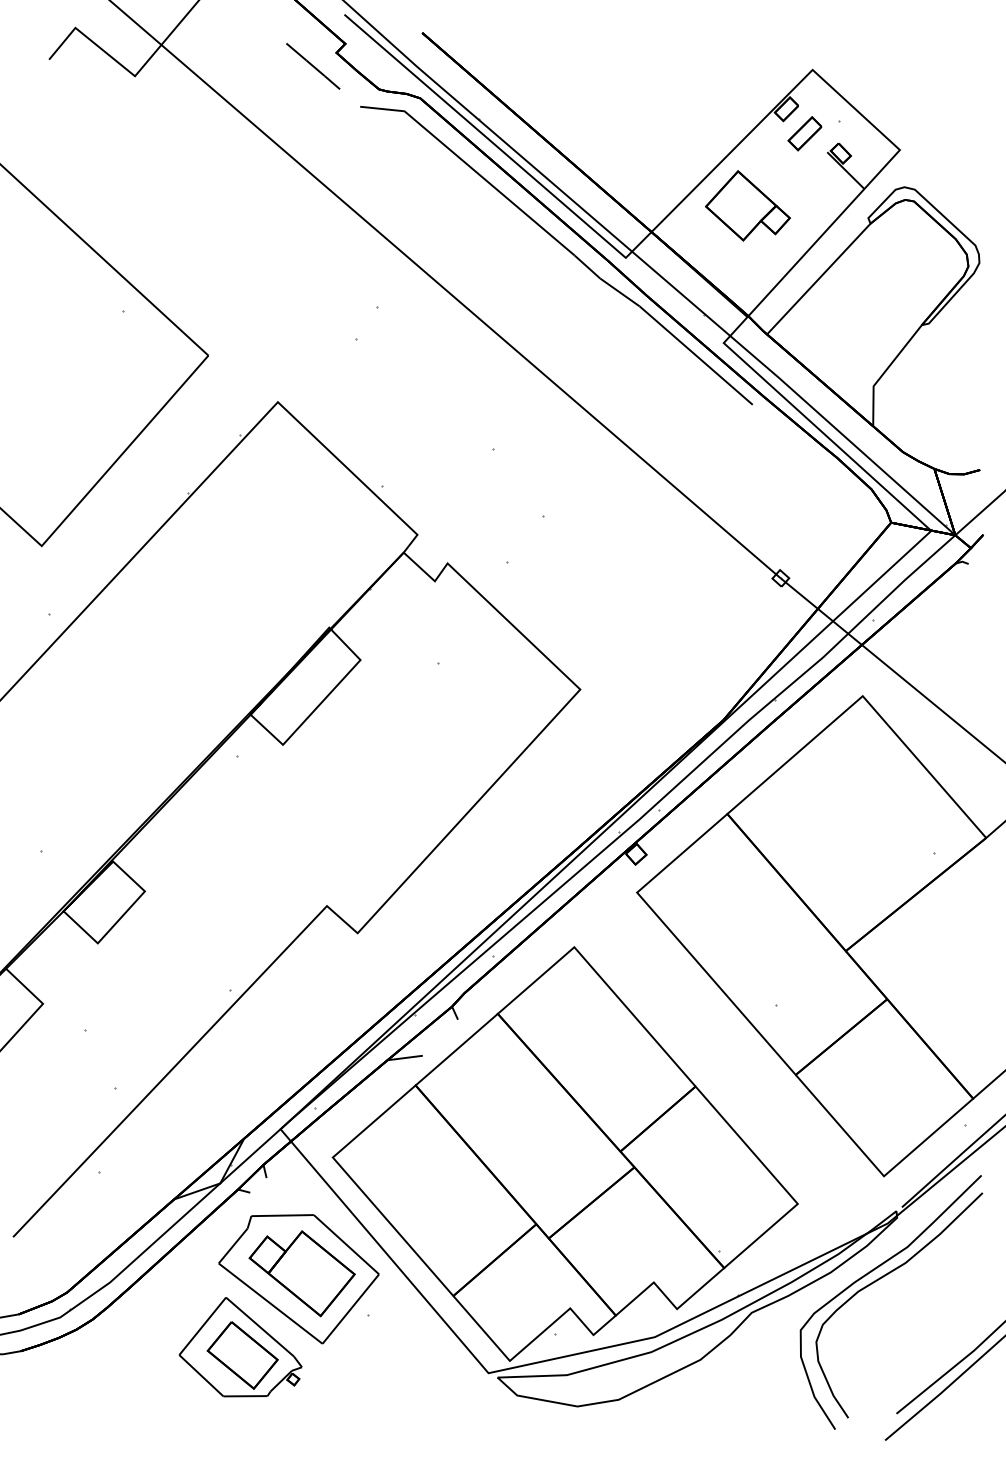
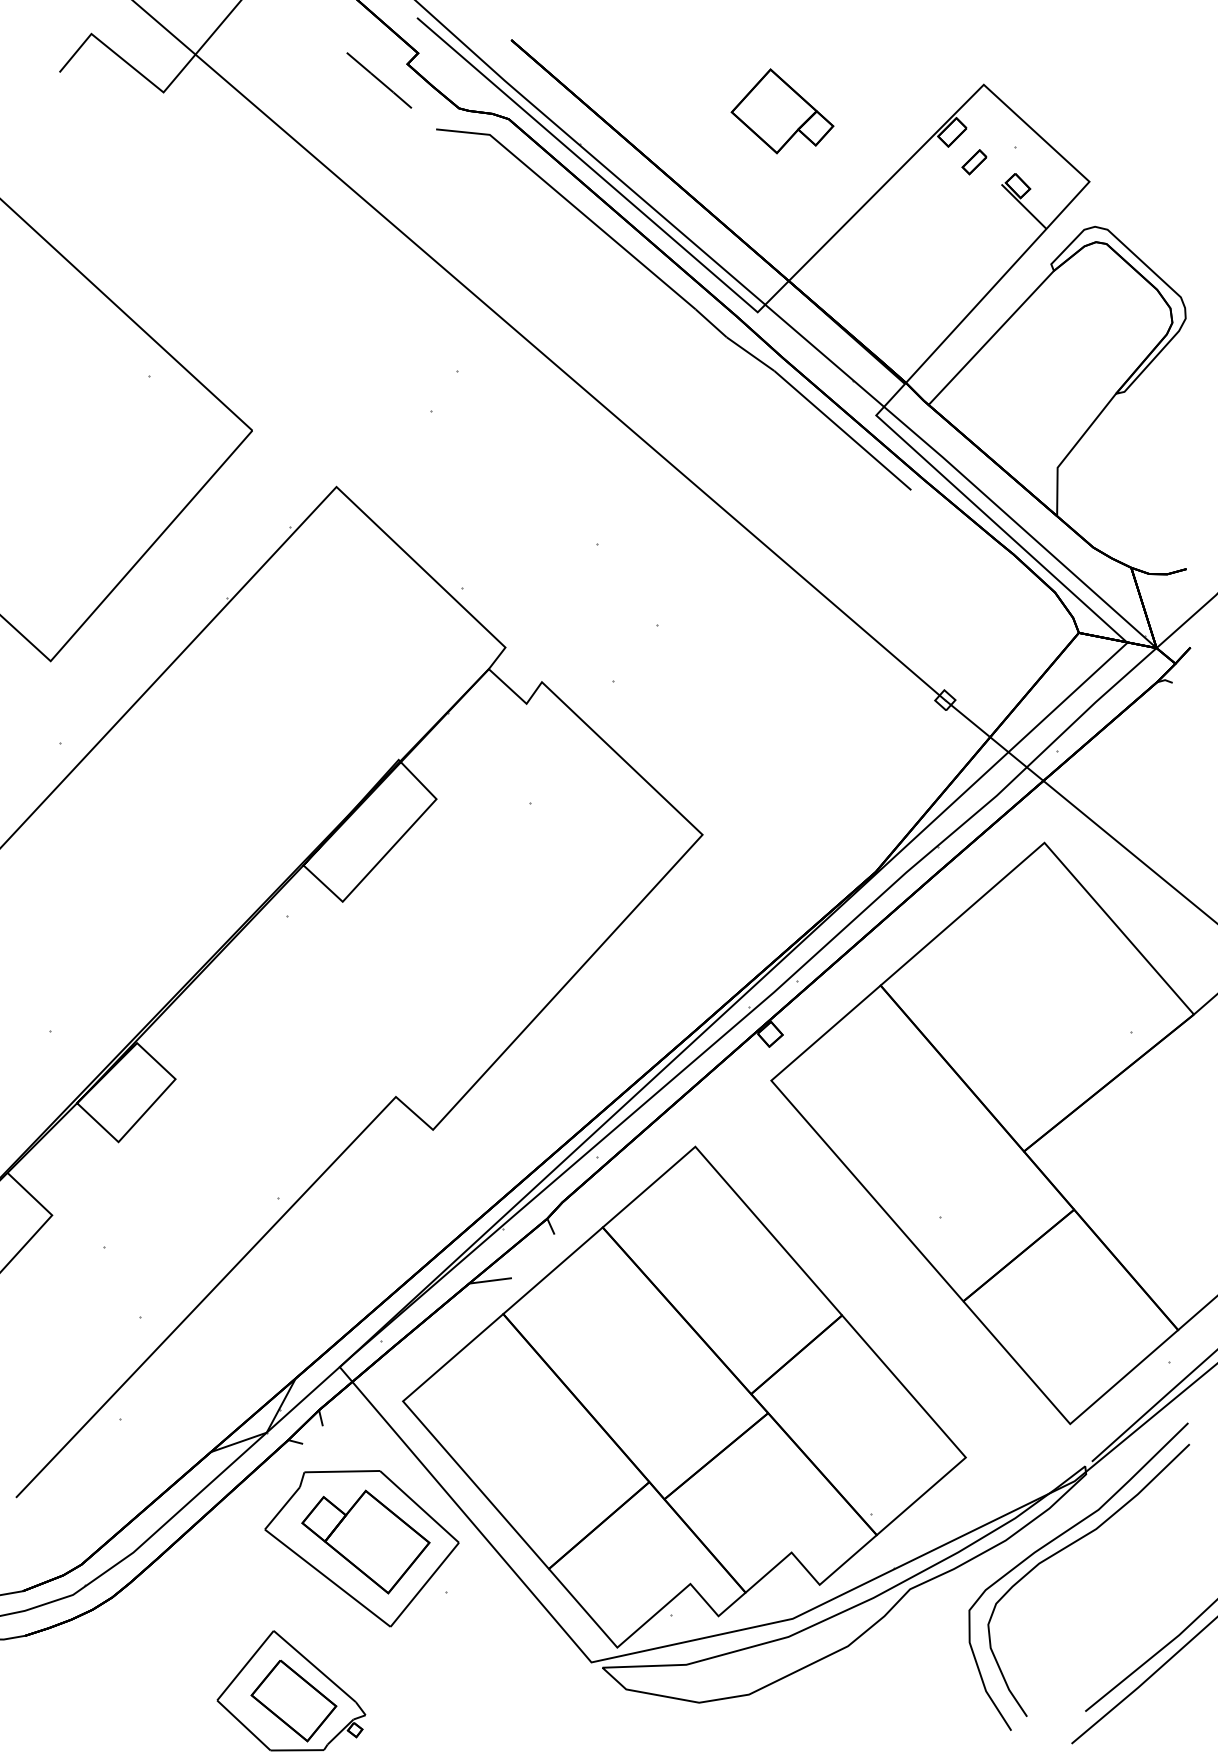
part: (804, 134) -> (974, 162), size x0.6
part: (747, 205) -> (782, 111), moved
part: (240, 1346) -> (291, 1690), moved

